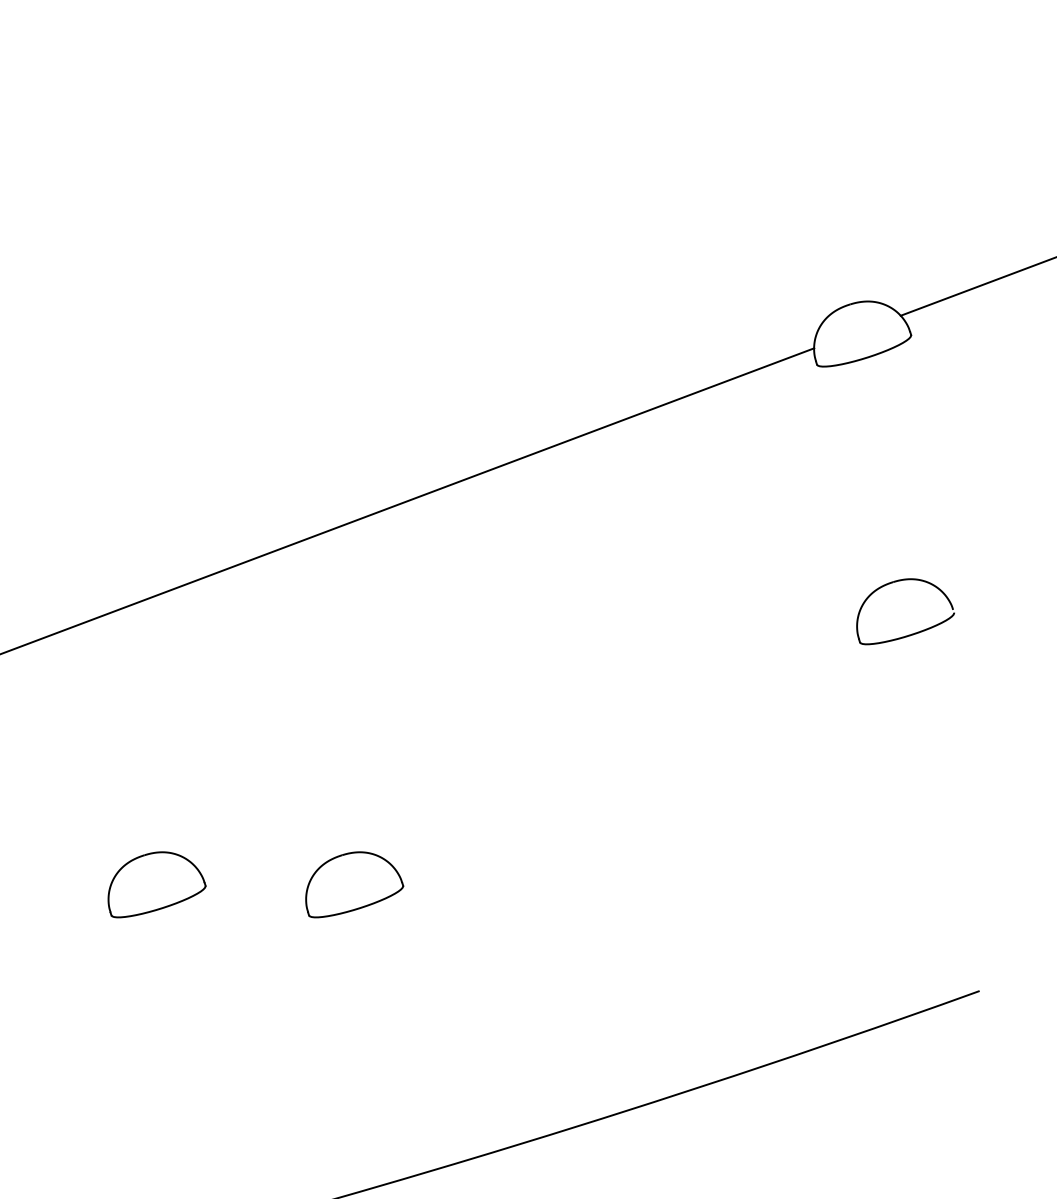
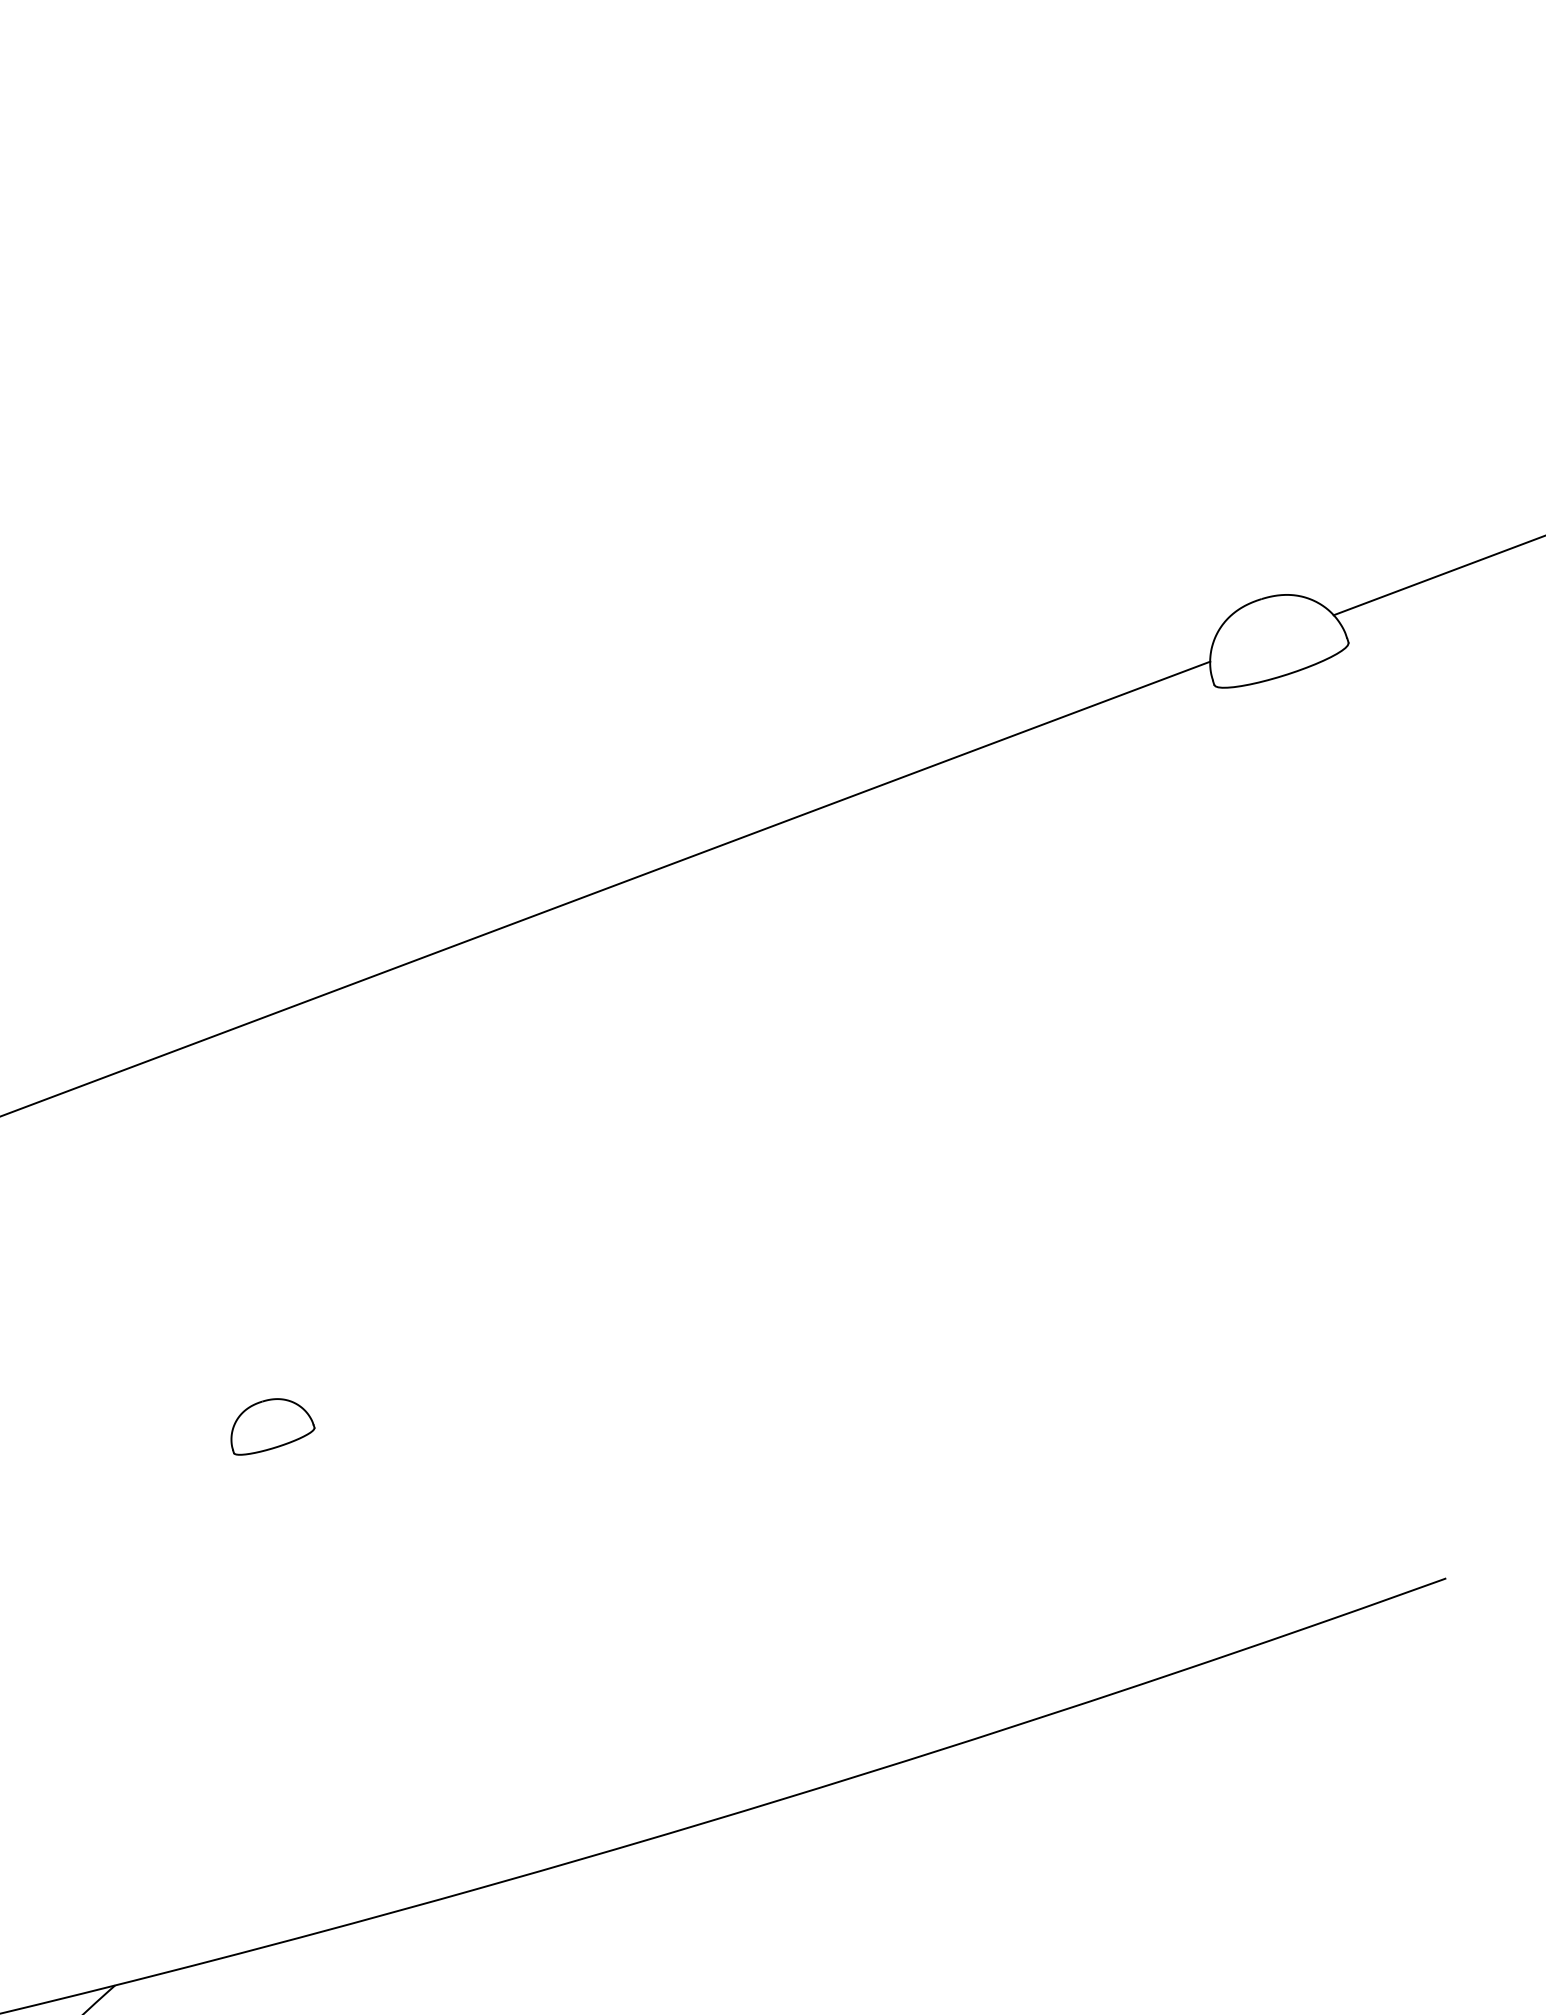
part: (913, 633) -> (1351, 1068), removed
part: (156, 884) -> (272, 1426), size x0.6
part: (354, 884) -> (554, 1426), removed

